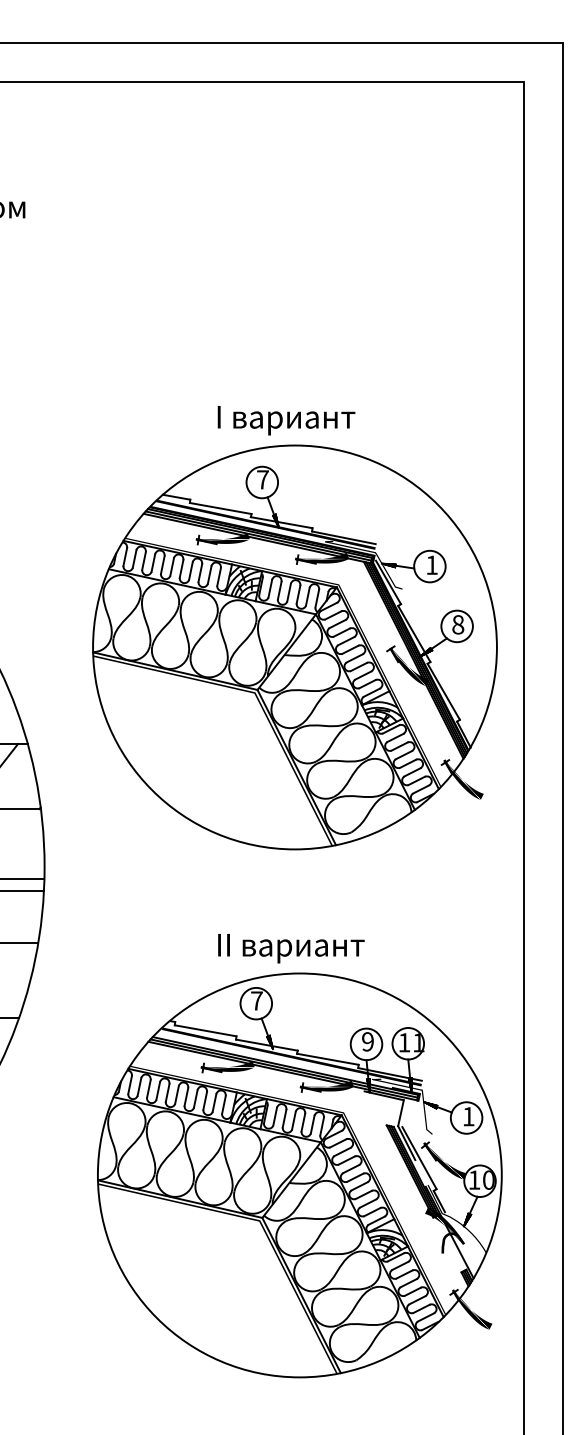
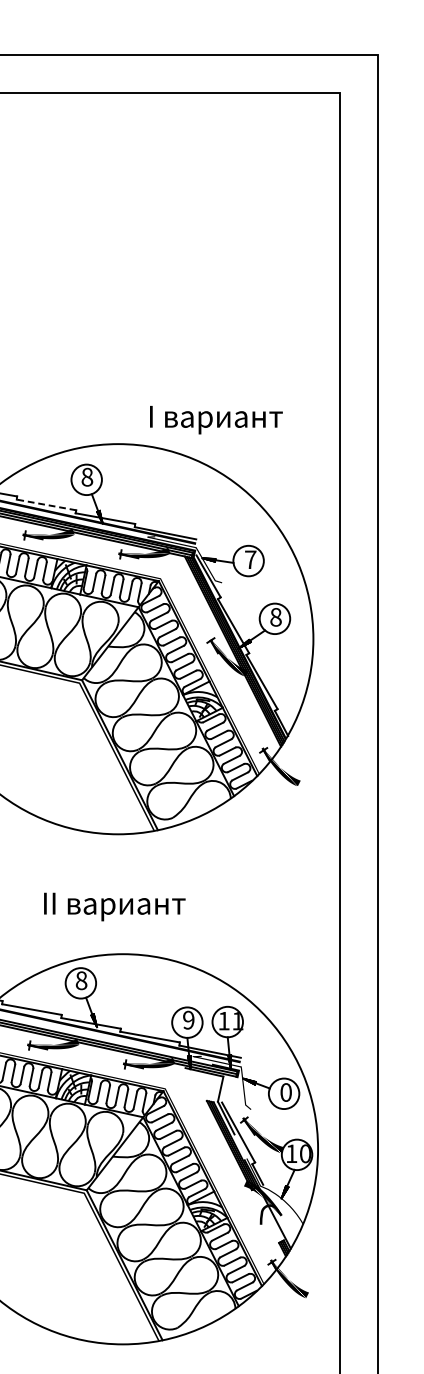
text: (286, 420) -> (216, 419), moved
text: (262, 479) -> (86, 476), 7 -> 8
line: (220, 508) -> (46, 504), solid -> dashed
text: (432, 564) -> (251, 559), 1 -> 7
text: (291, 948) -> (114, 906), moved
text: (256, 1000) -> (81, 980), 7 -> 8
text: (468, 1116) -> (285, 1092), 1 -> 0

